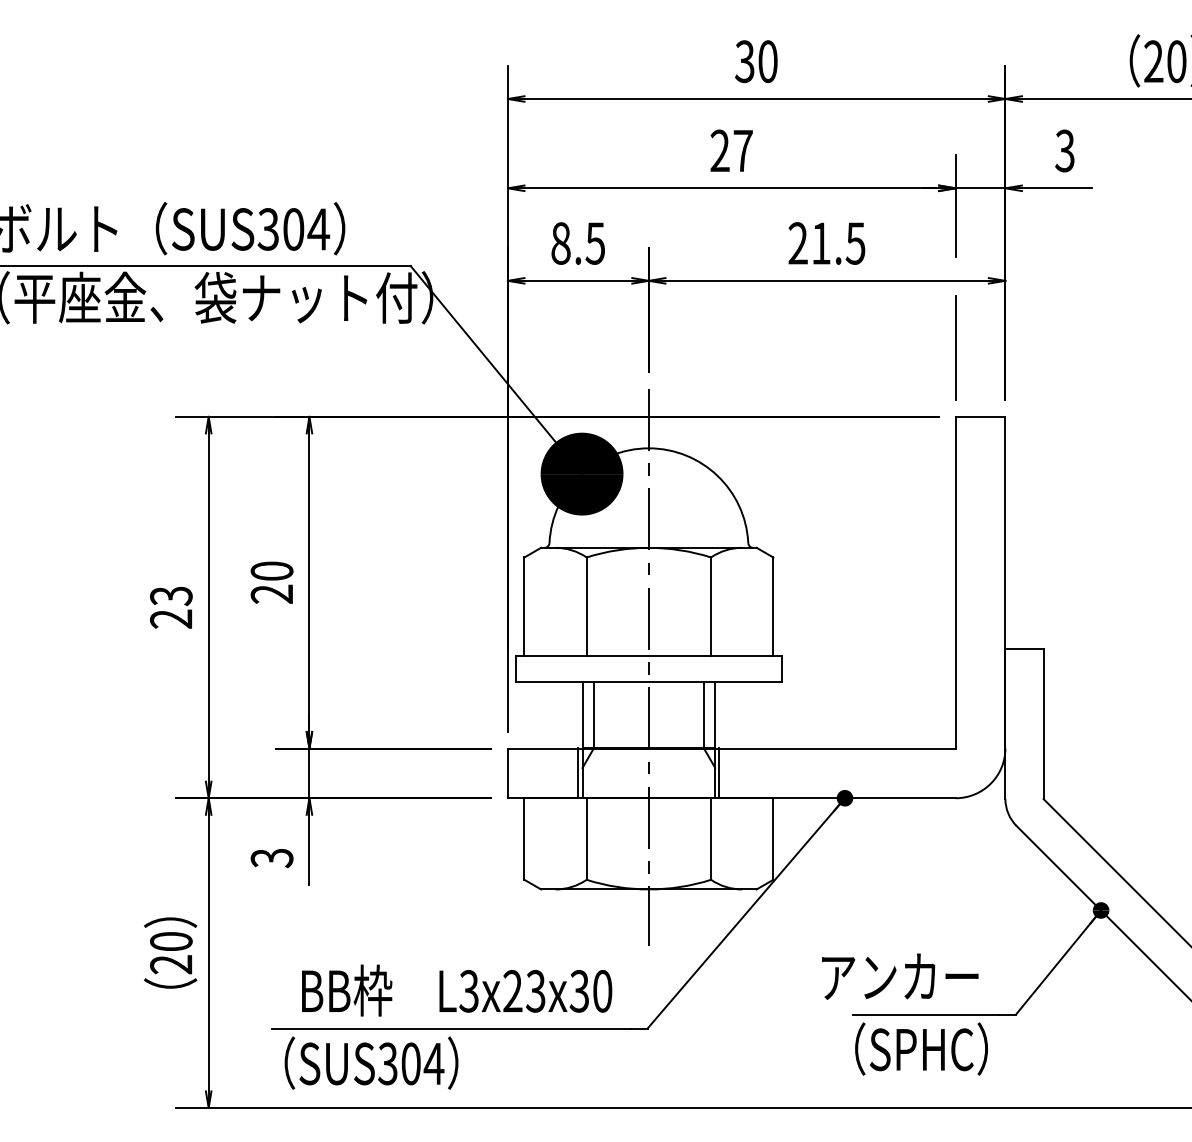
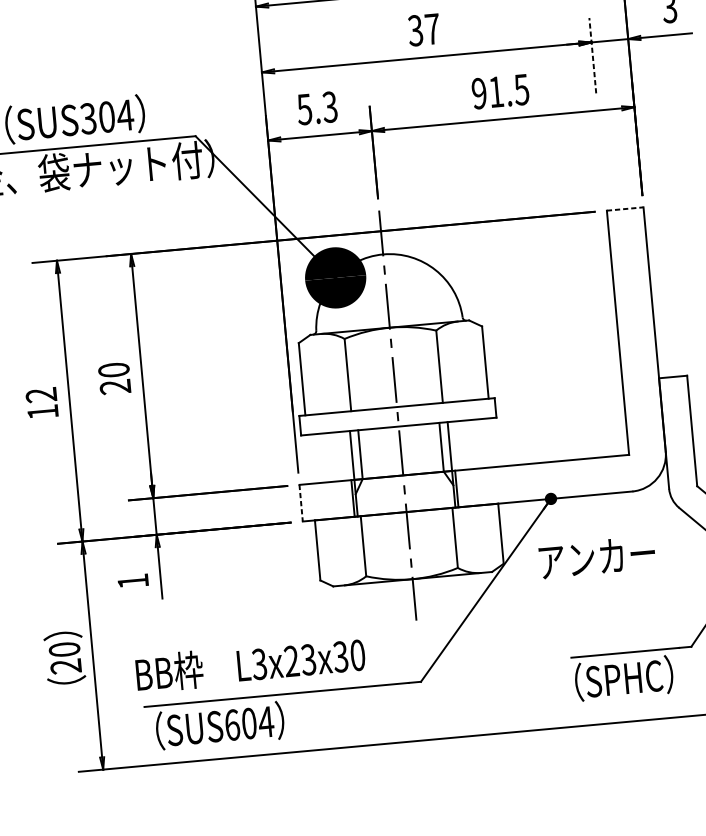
text: (719, 150) -> (415, 30), 27 -> 37
line: (955, 205) -> (592, 55), solid -> dashed
text: (577, 243) -> (316, 108), 8.5 -> 5.3
text: (797, 243) -> (478, 93), 21.5 -> 91.5
line: (955, 348) -> (602, 160), removed
line: (980, 416) -> (625, 208), solid -> dashed
text: (171, 607) -> (42, 403), 23 -> 12
line: (507, 773) -> (300, 503), solid -> dashed
text: (271, 858) -> (132, 581), 3 -> 1
text: (900, 976) -> (597, 557), moved
text: (457, 990) -> (250, 664), moved
text: (387, 1063) -> (231, 724), SUS304 -> SUS604

